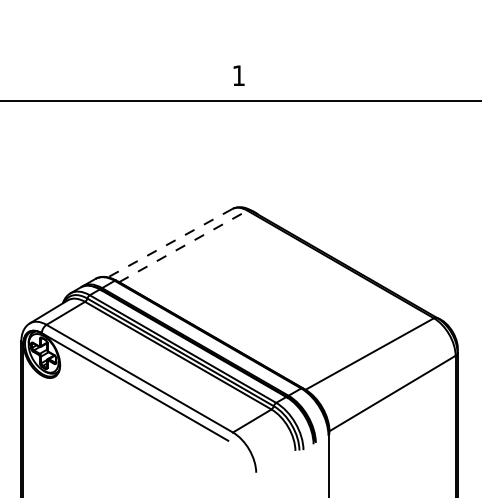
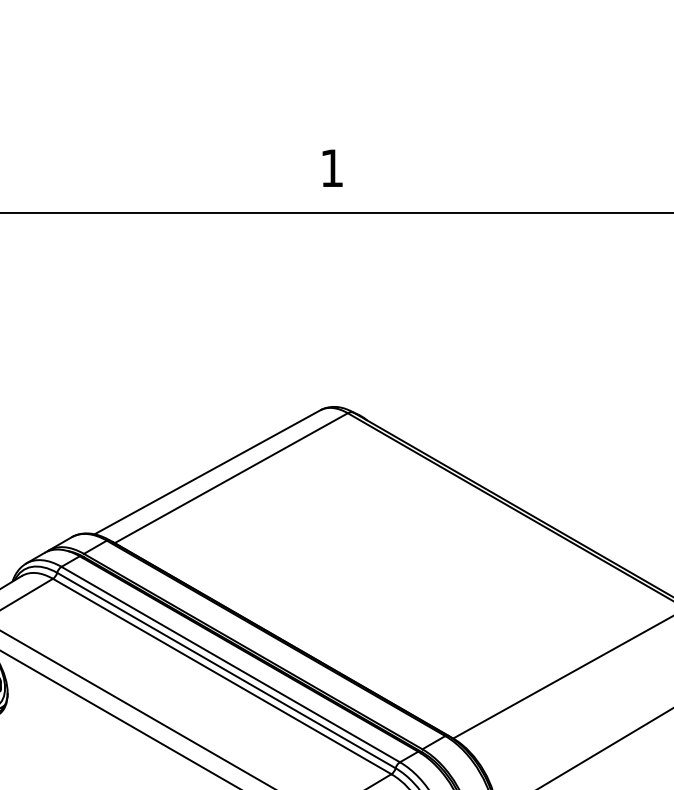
line: (170, 243) -> (208, 472), dashed -> solid
line: (183, 246) -> (231, 478), dashed -> solid

